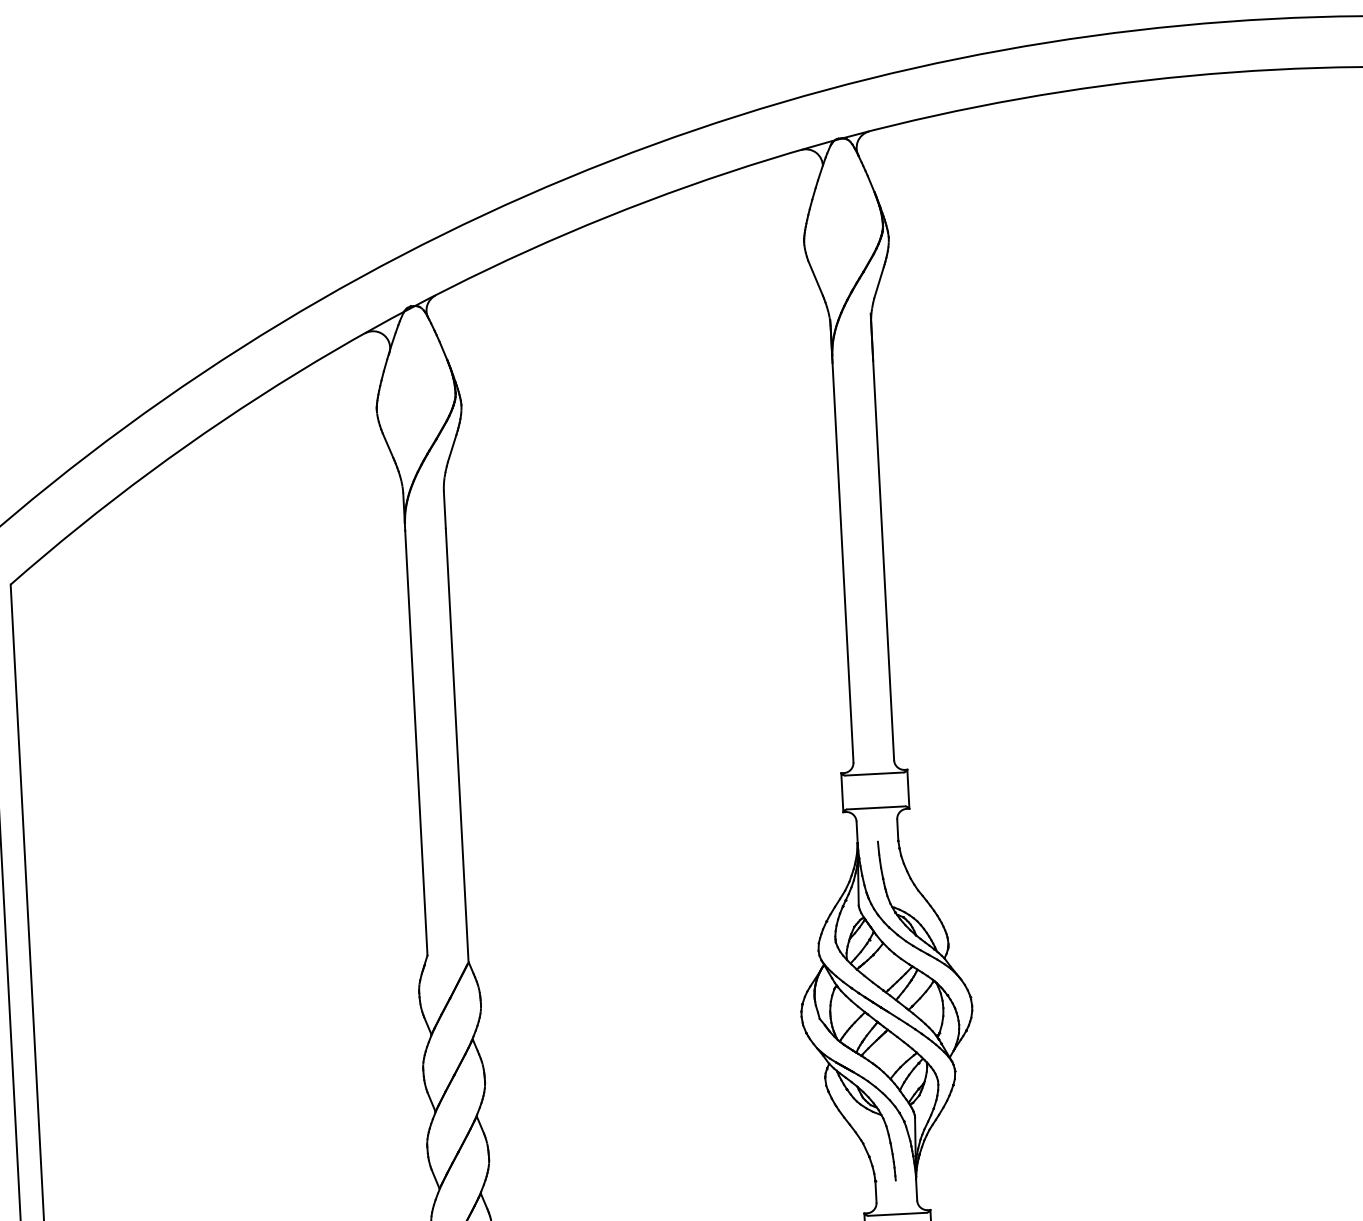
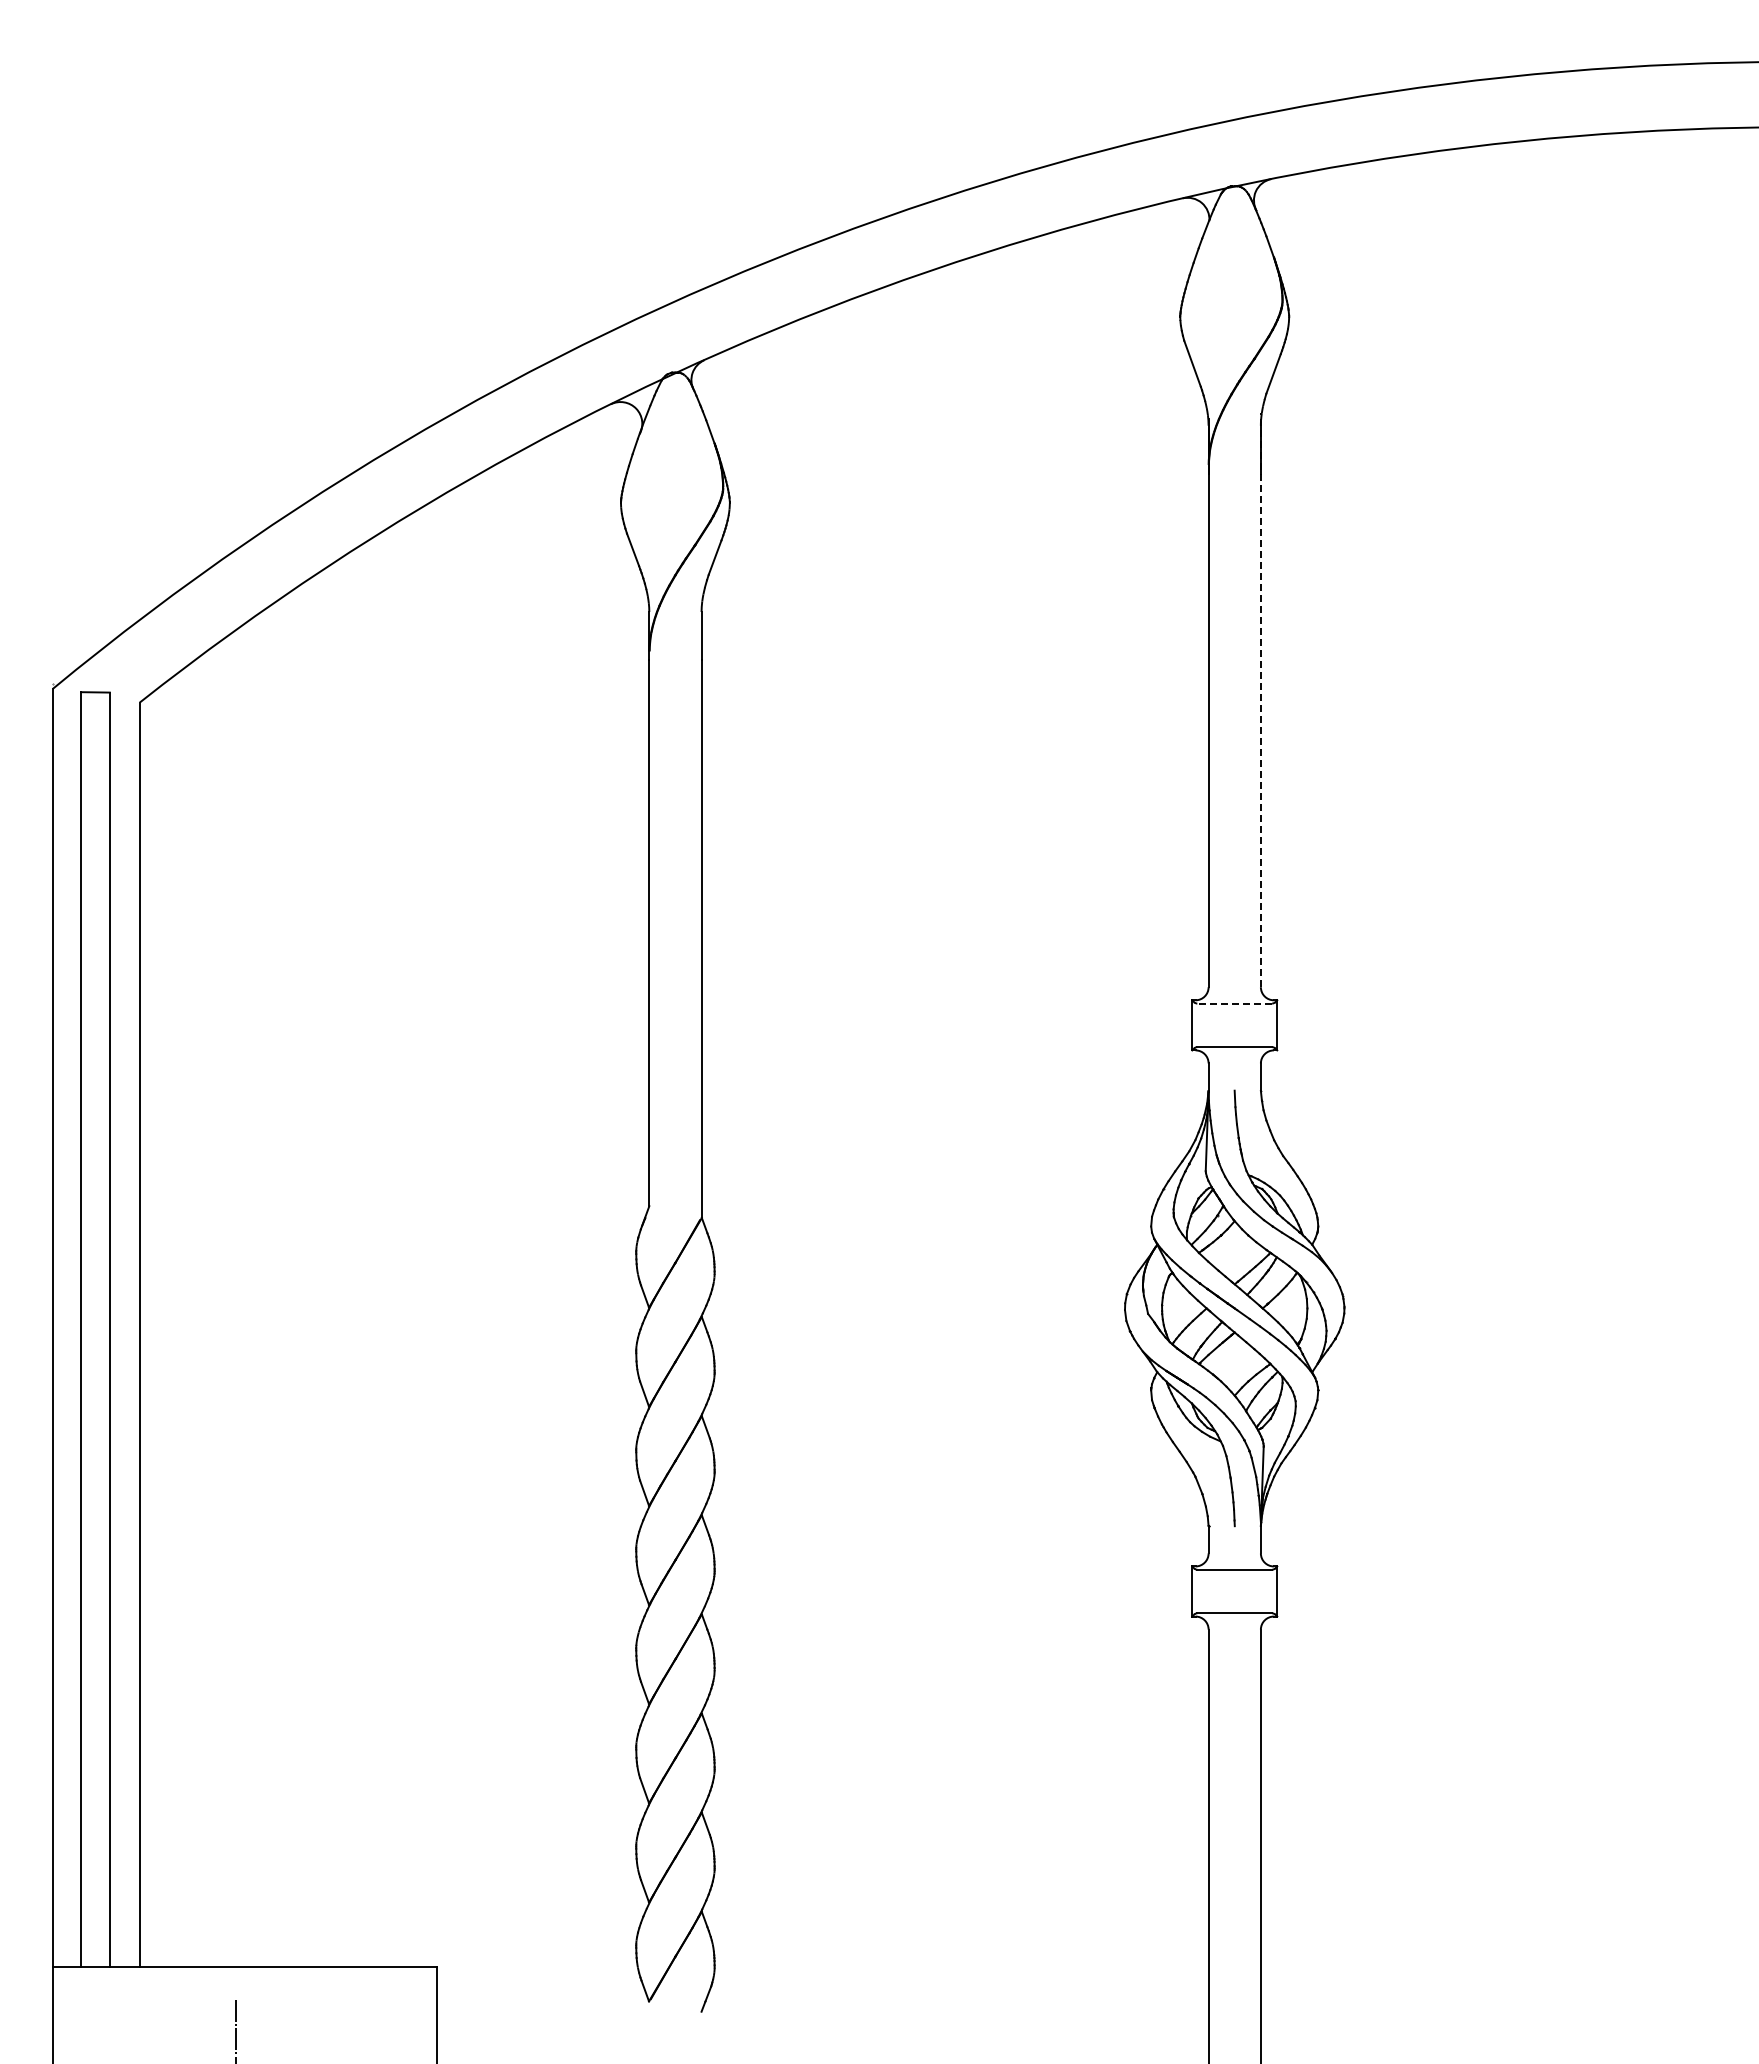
line: (882, 536) -> (1260, 699), solid -> dashed
line: (874, 773) -> (1234, 1003), solid -> dashed

